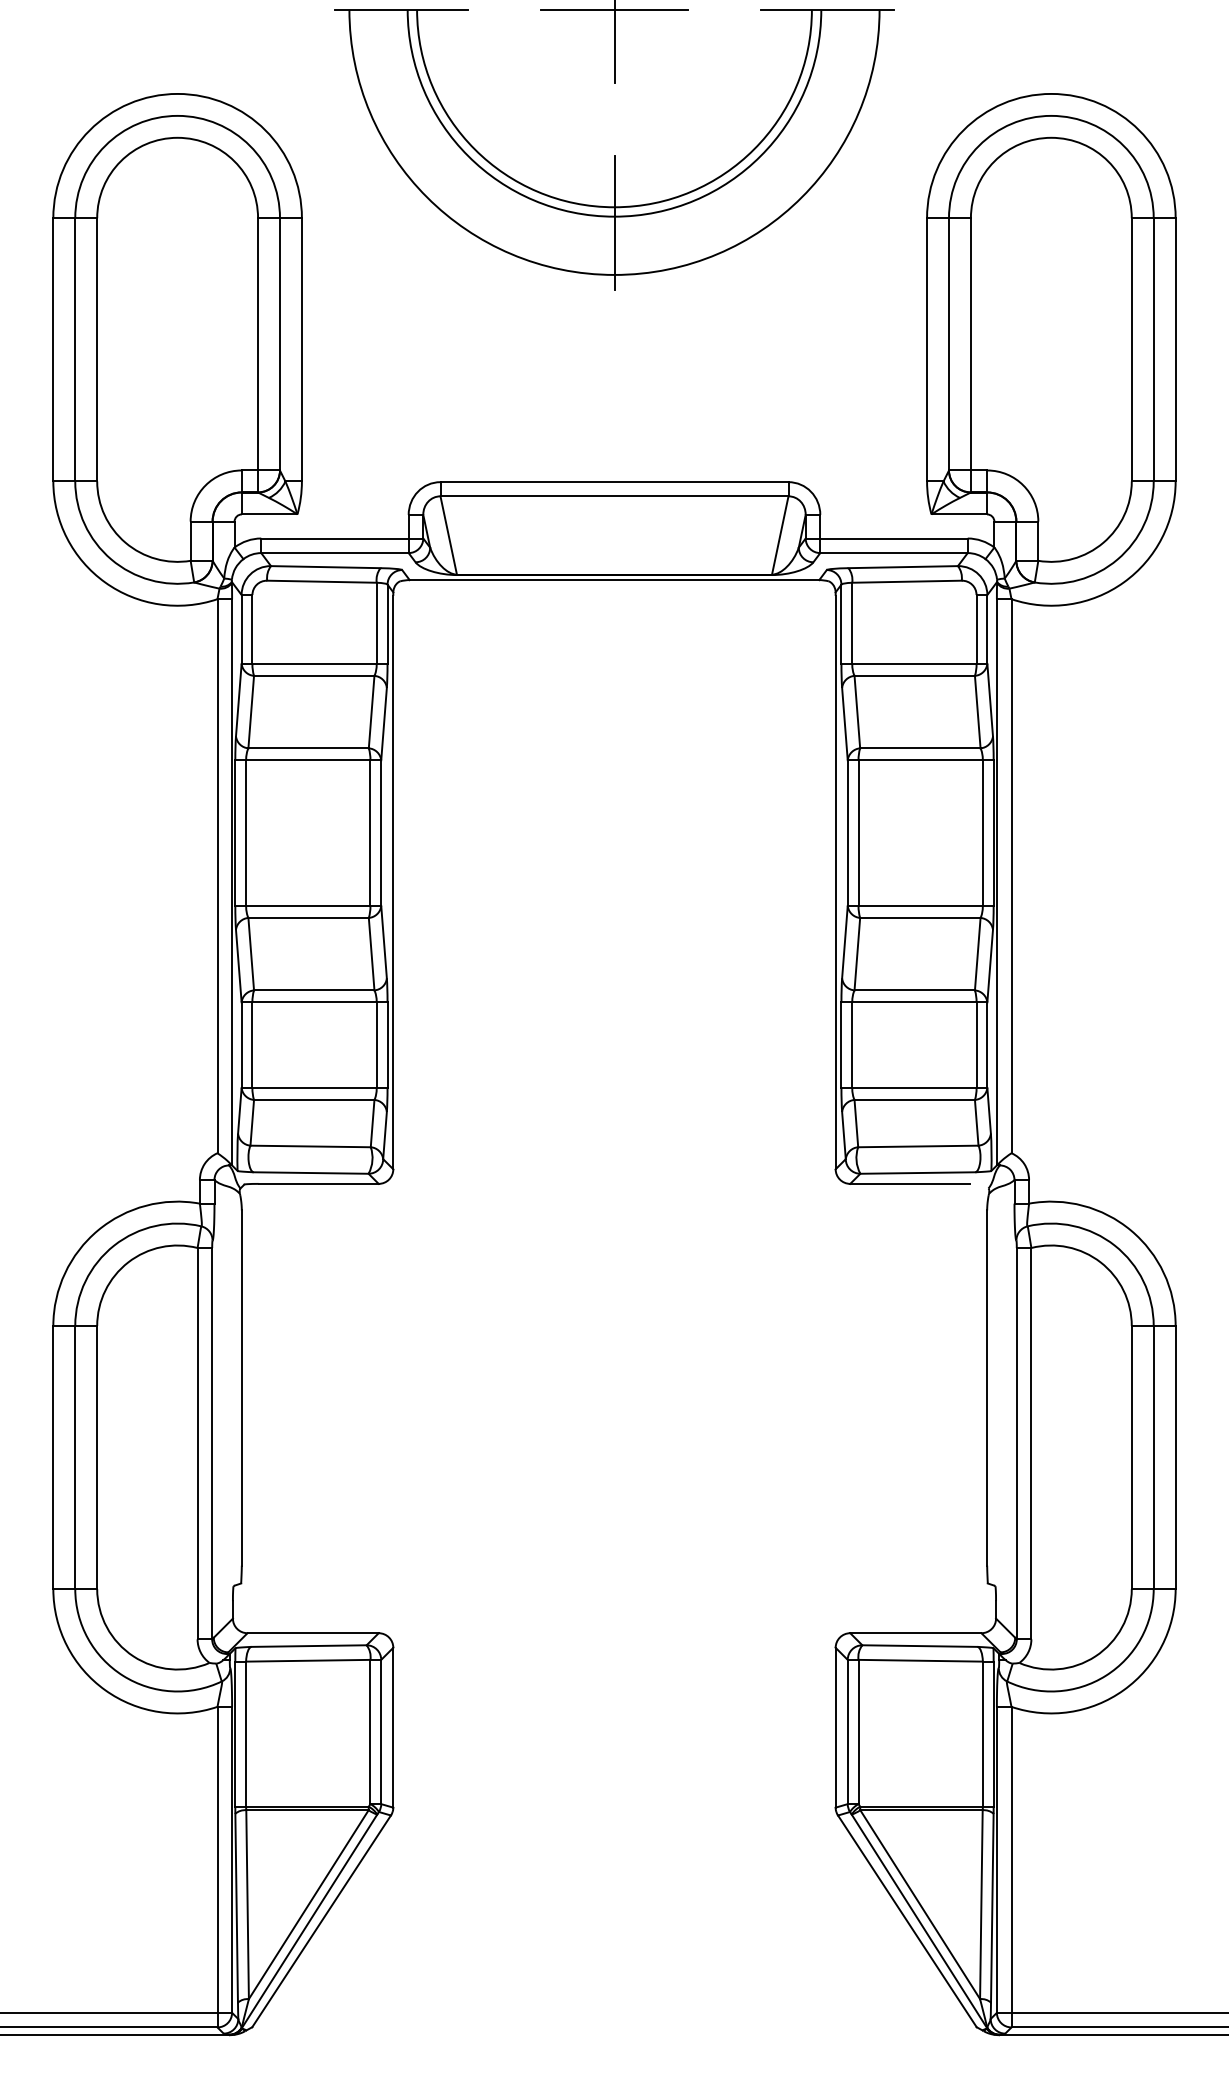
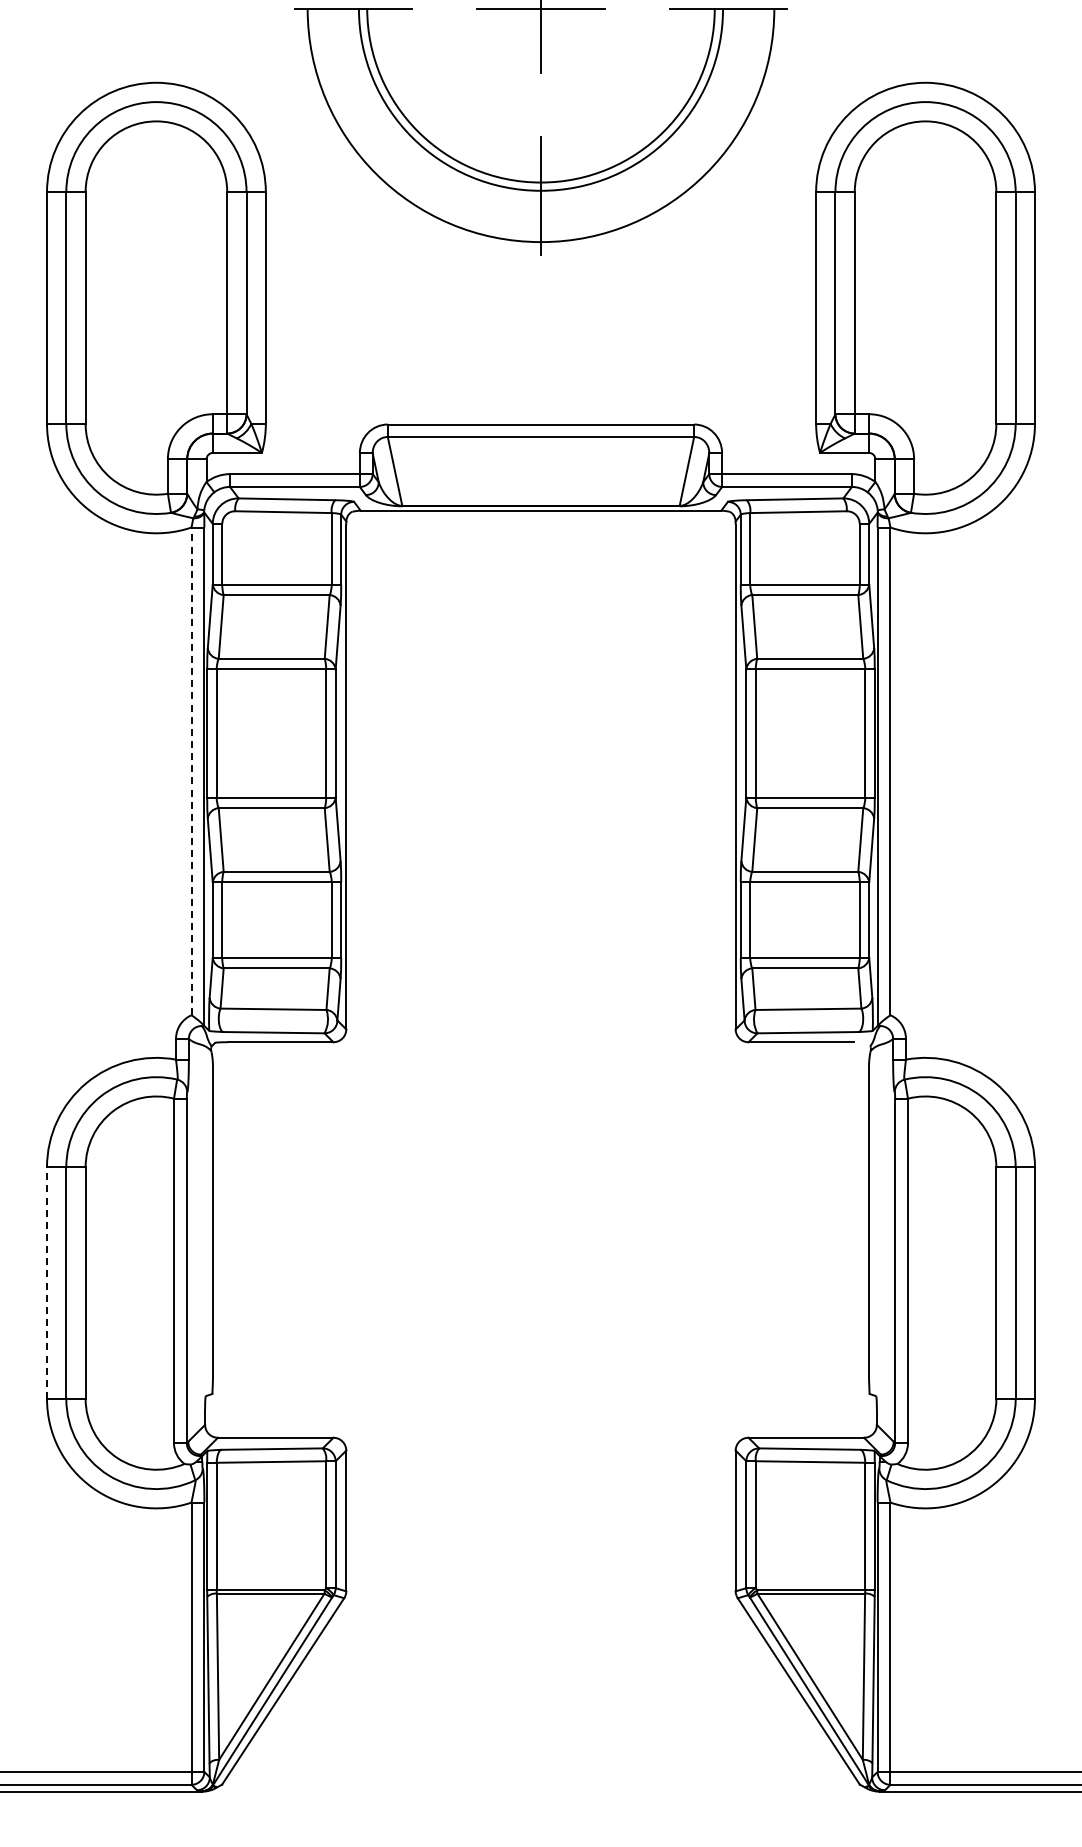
line: (217, 876) -> (191, 771), solid -> dashed
line: (53, 1457) -> (47, 1283), solid -> dashed

